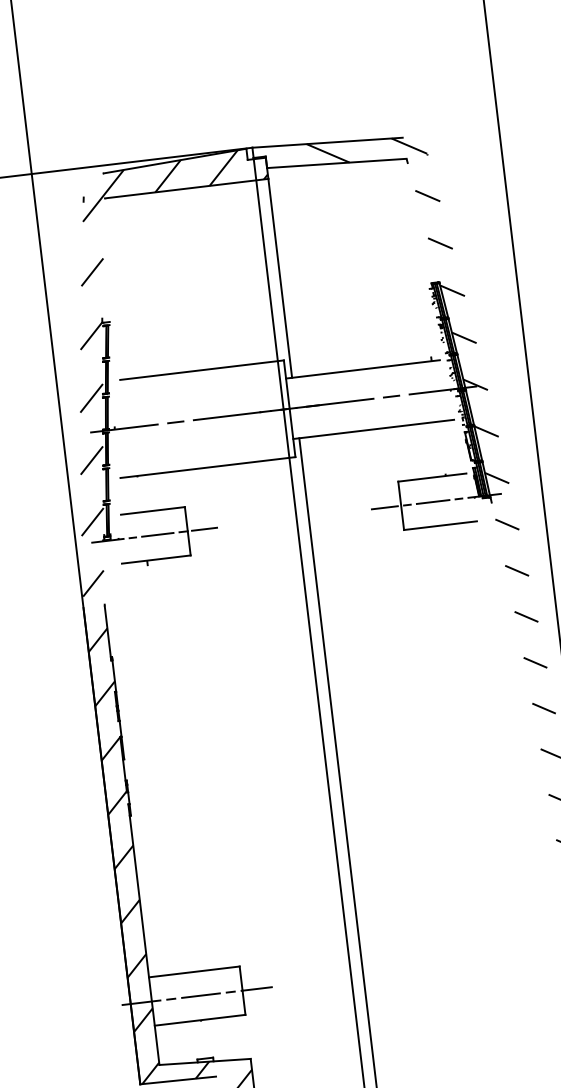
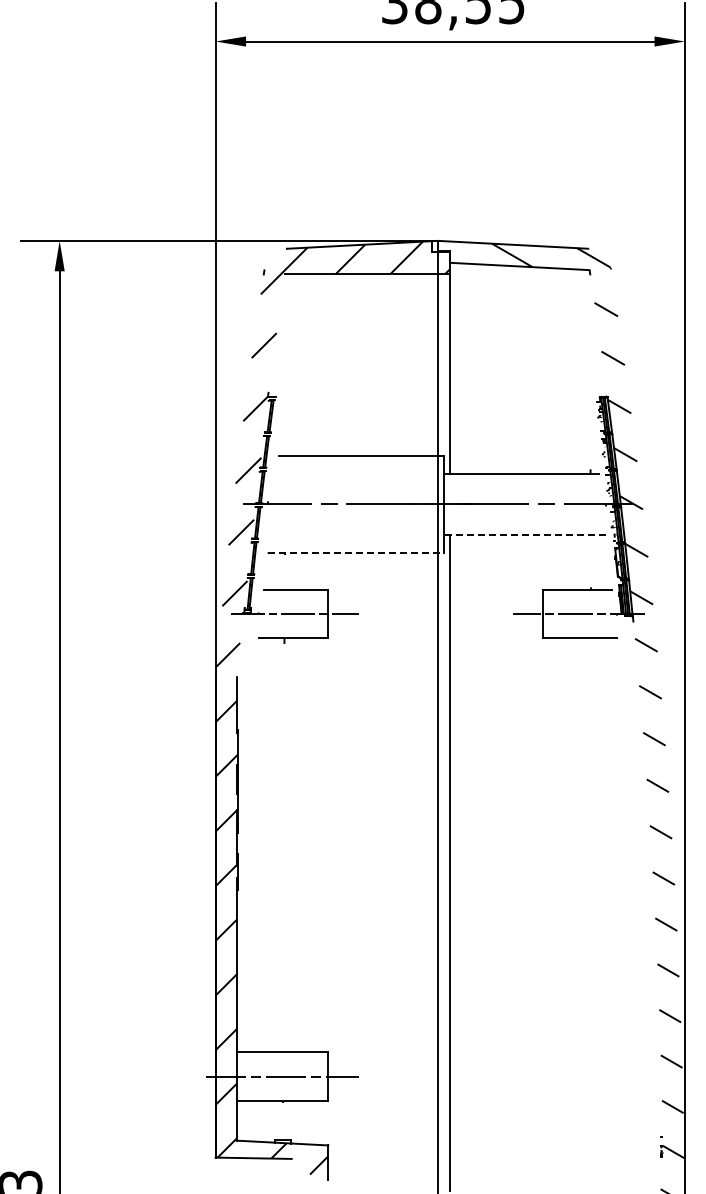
line: (373, 429) -> (524, 534), solid -> dashed
line: (208, 467) -> (356, 553), solid -> dashed

